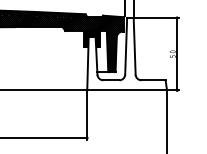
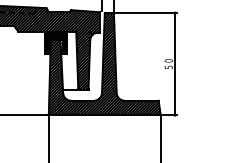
hatch: (126, 53) -> (103, 63), added

